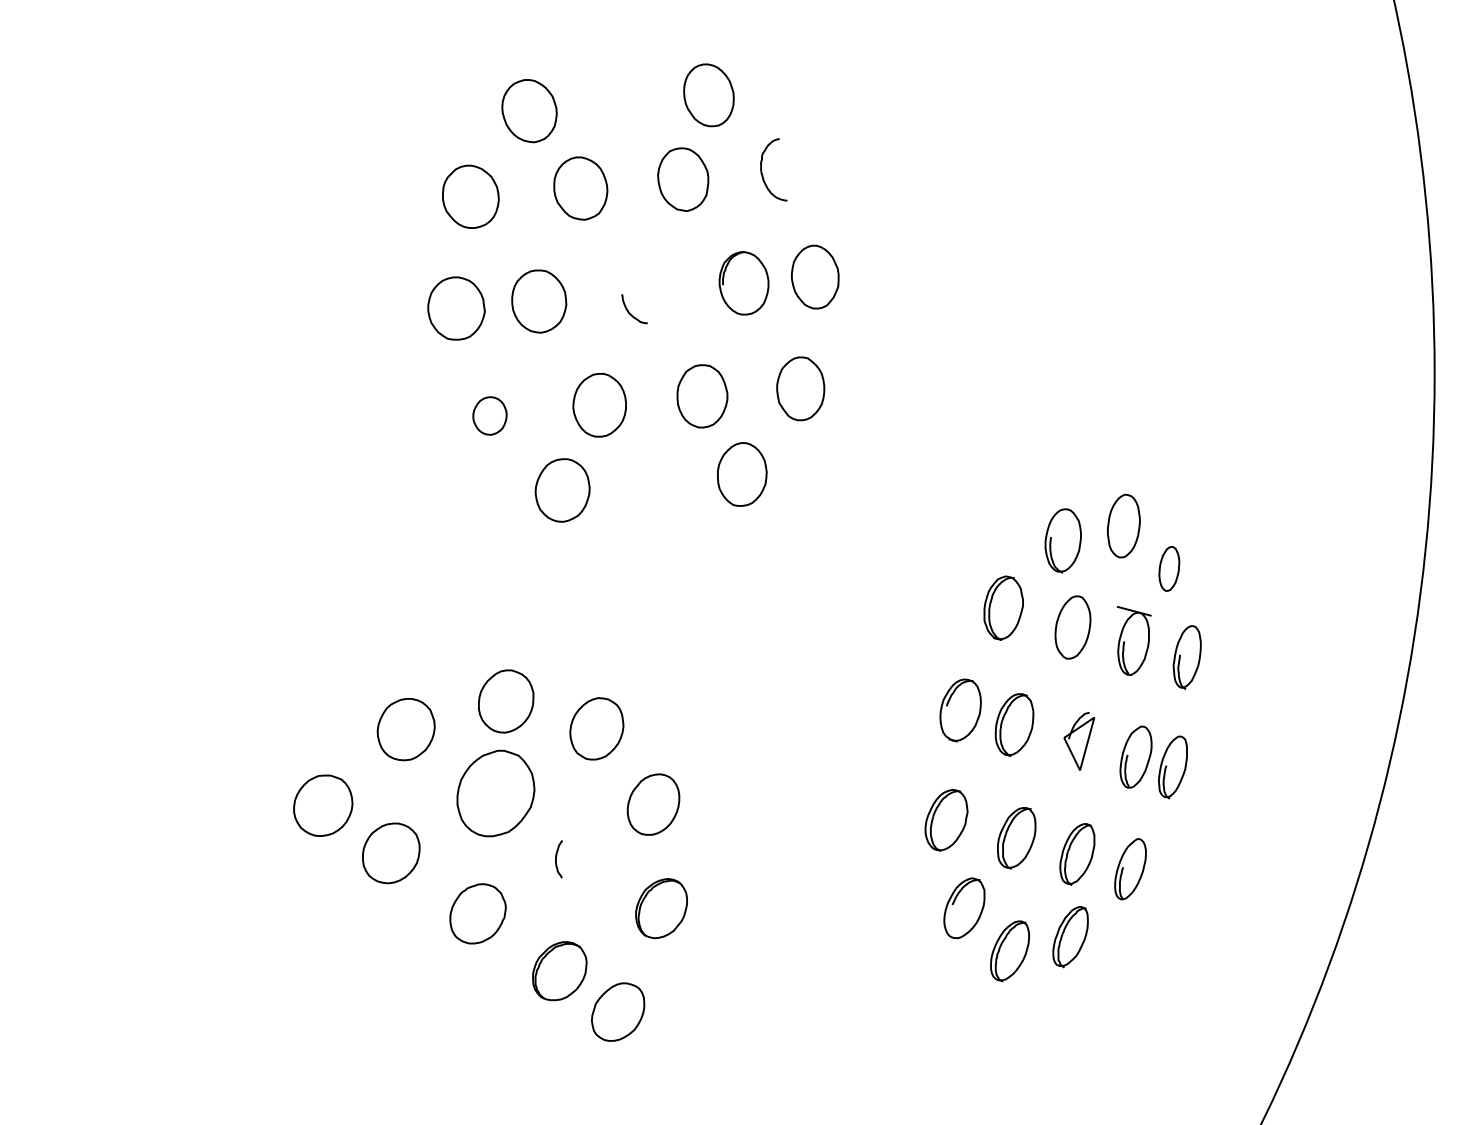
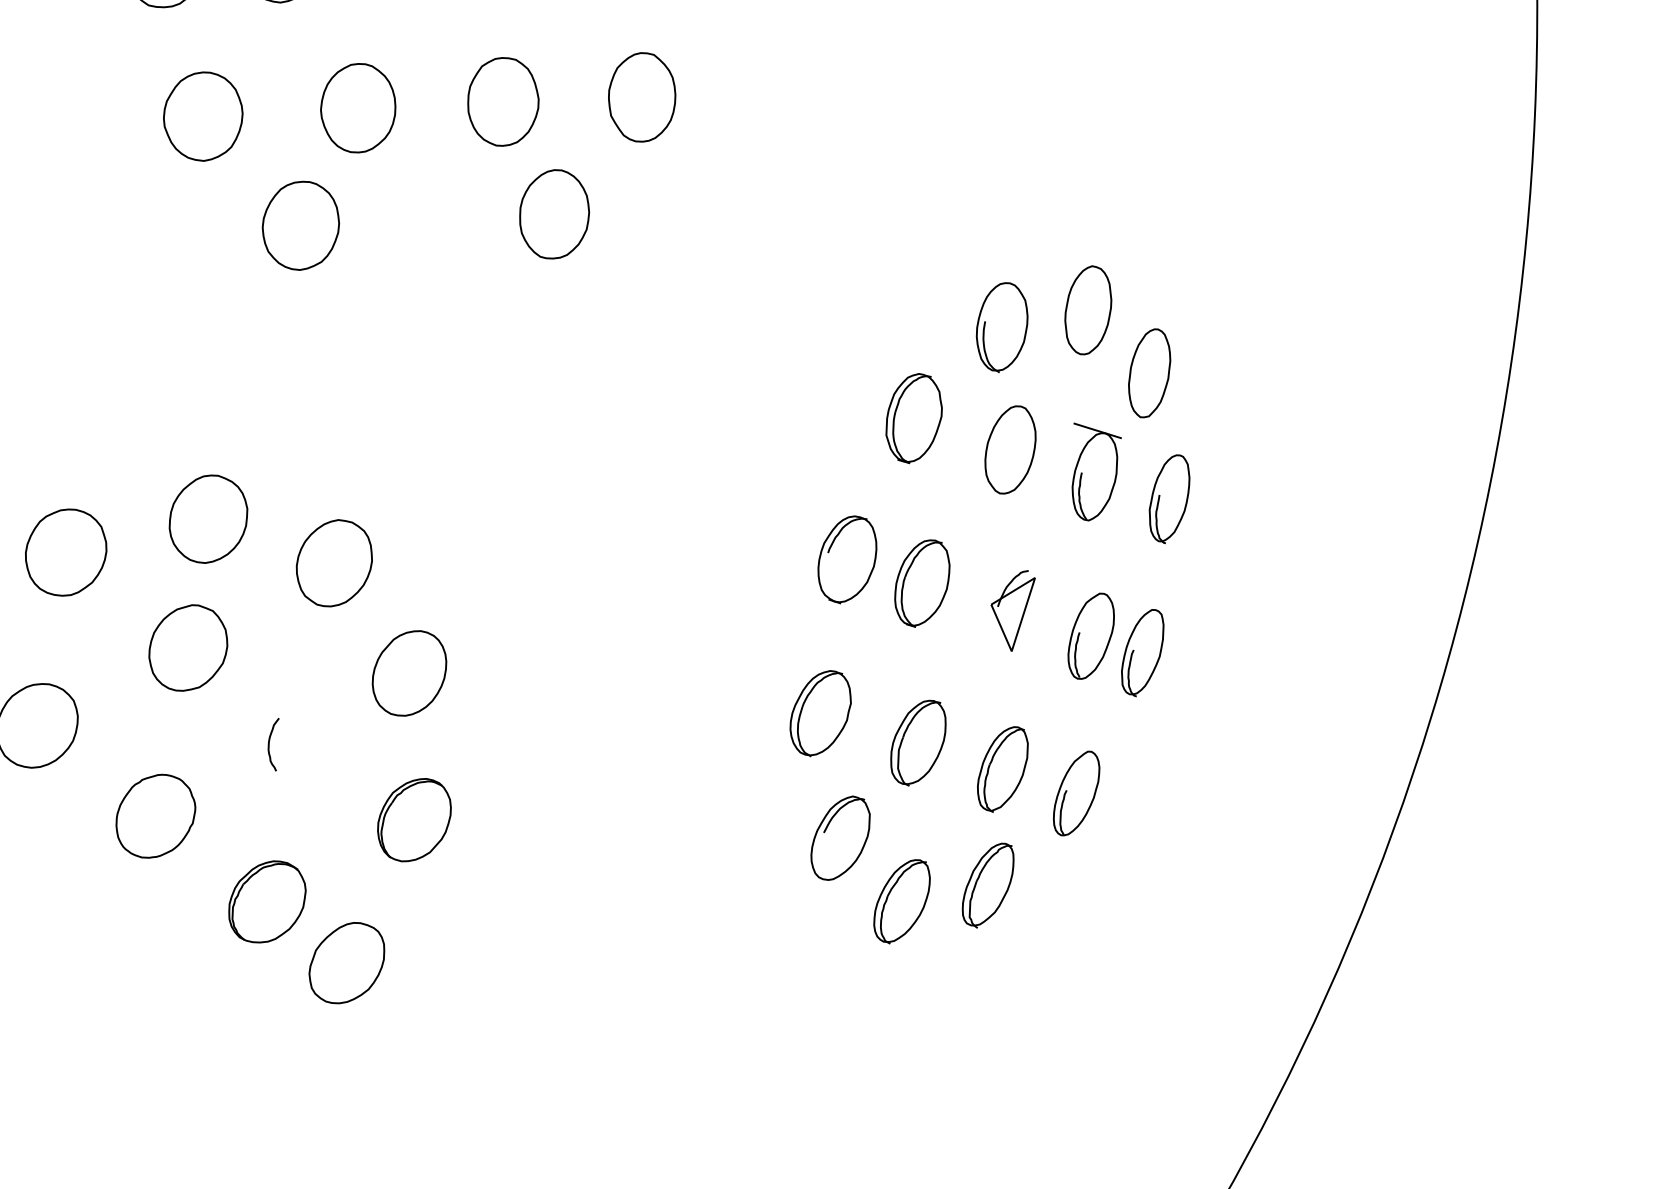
part: (489, 415) -> (202, 115), size x1.67
part: (1169, 568) -> (1149, 372), size x1.43
part: (495, 793) -> (187, 648), size x0.71

